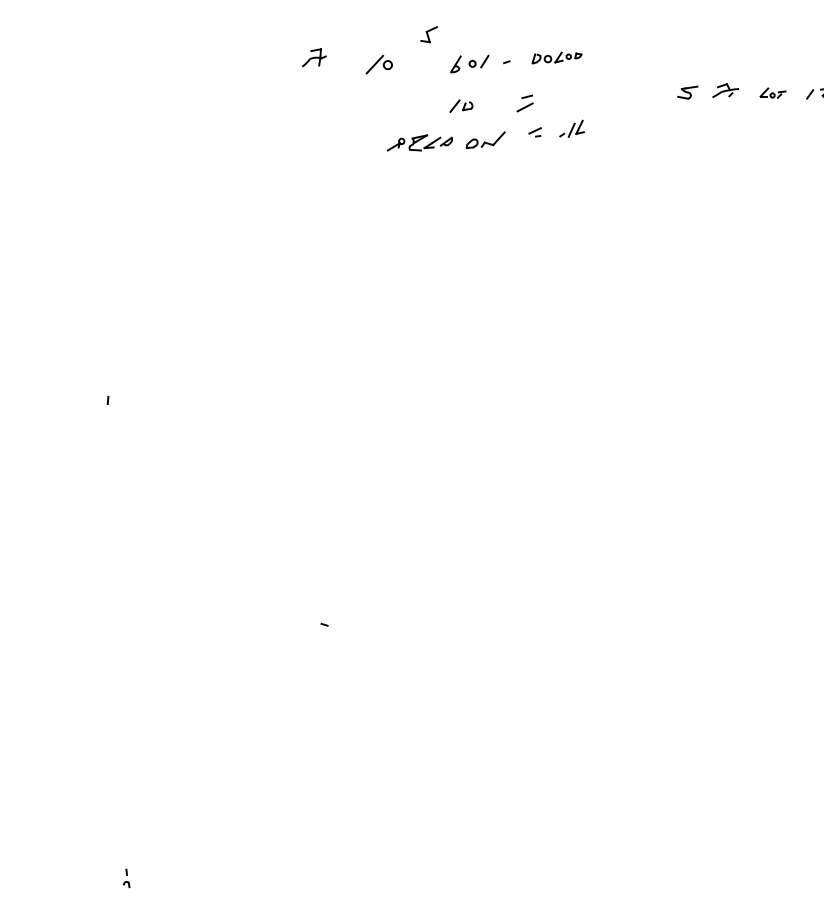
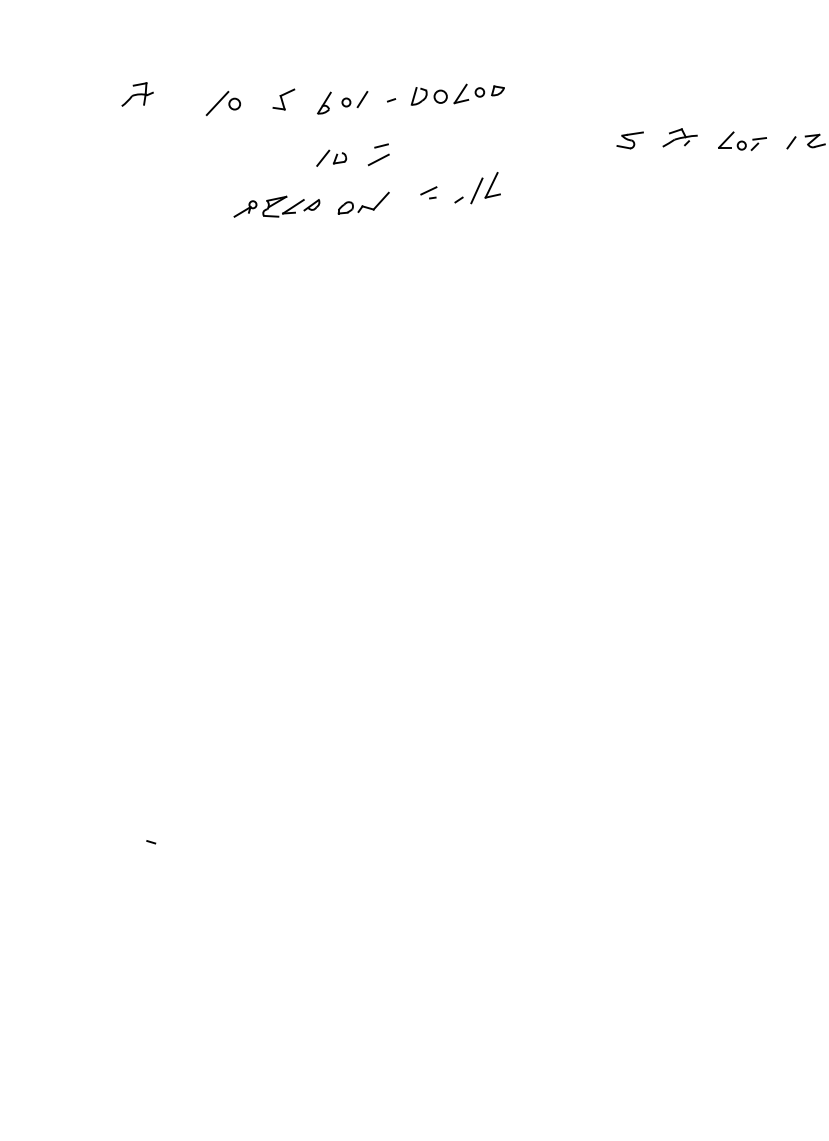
part: (429, 34) -> (284, 99), moved
part: (556, 57) -> (457, 94), size x1.43
part: (772, 92) -> (741, 140), size x1.43
part: (524, 103) -> (377, 154), moved
part: (571, 128) -> (476, 187), size x1.43

